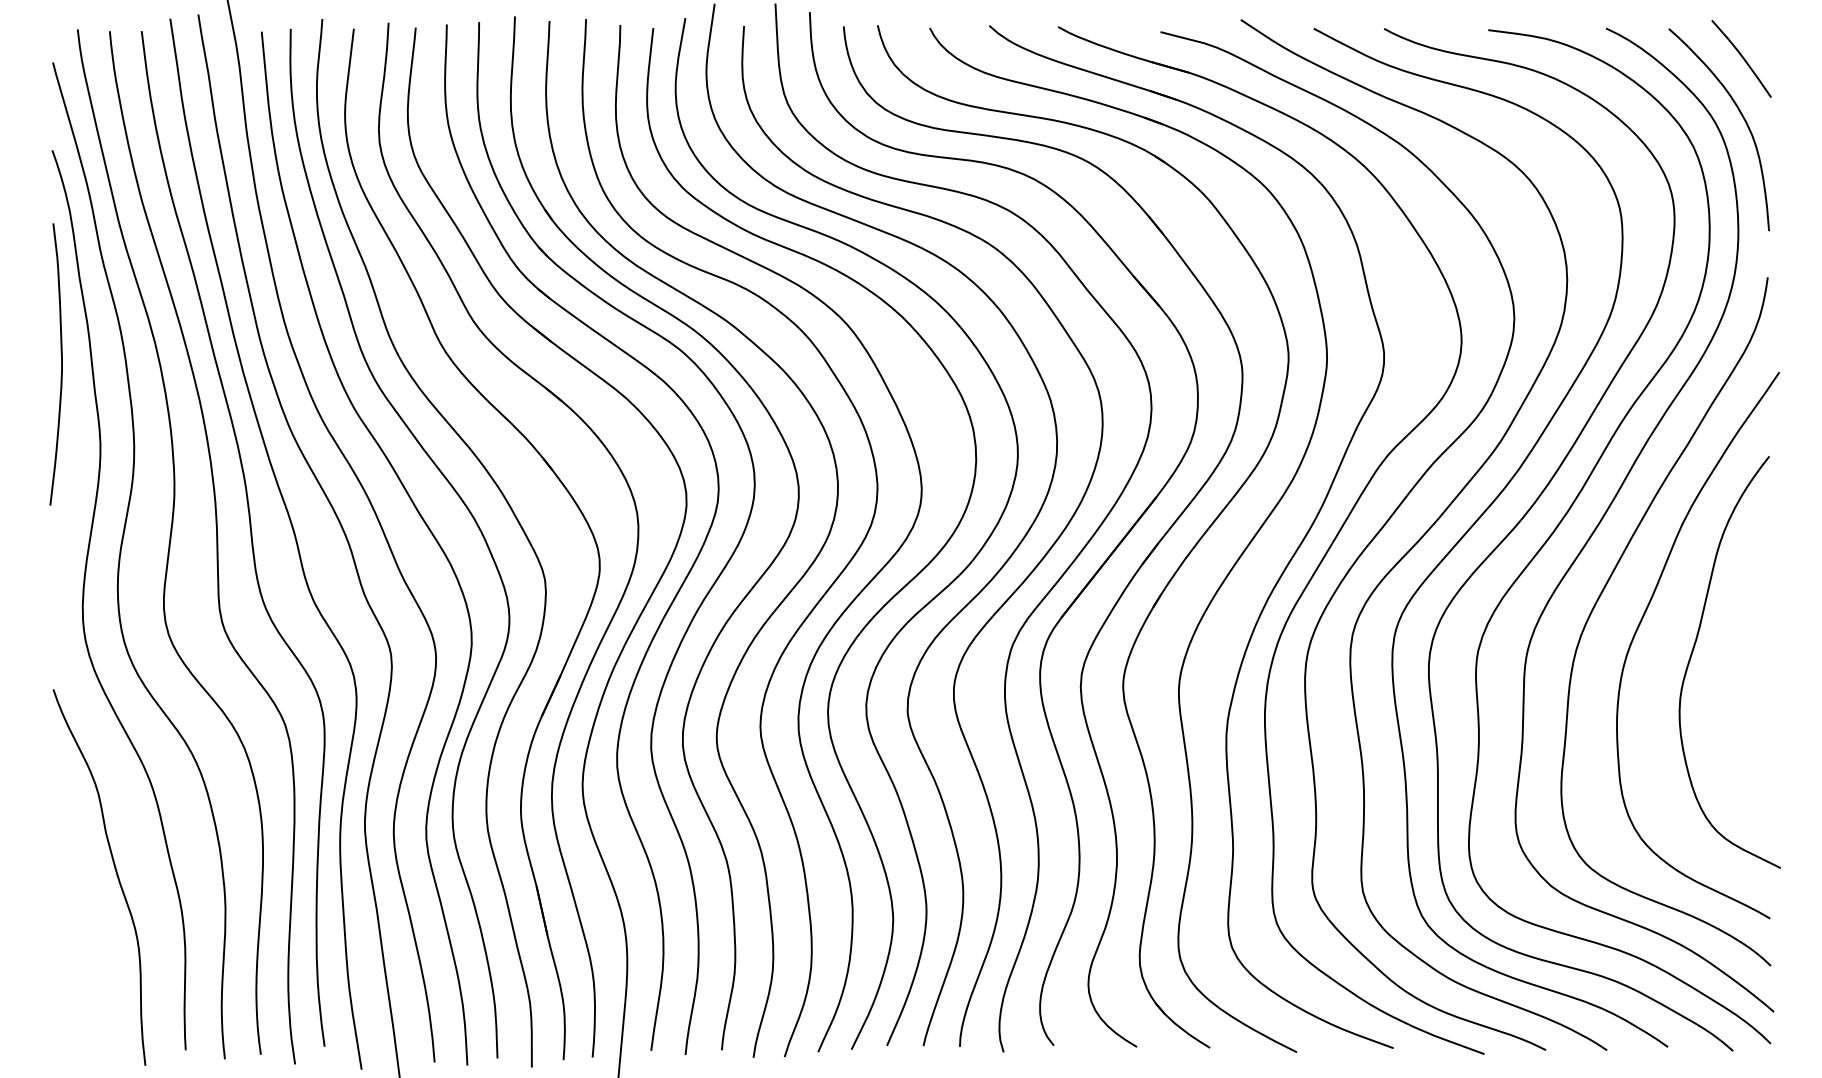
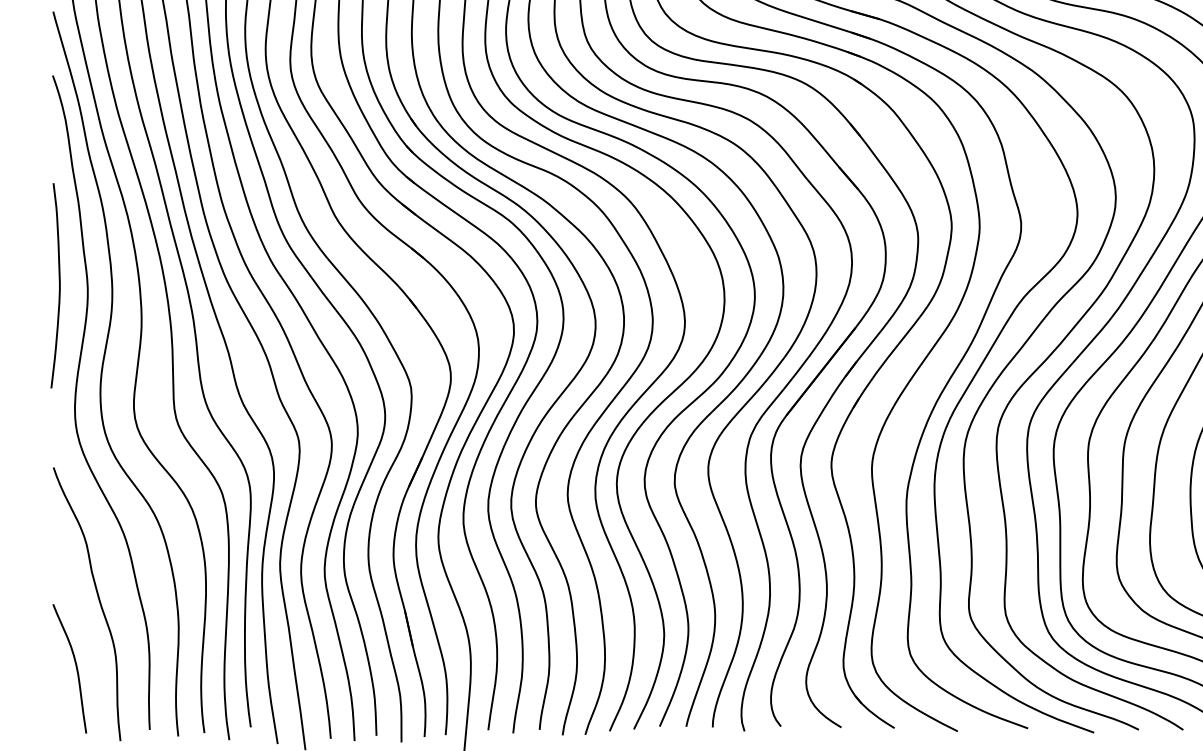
curve: (61, 364) -> (59, 285), moved
curve: (84, 966) -> (76, 668), added

